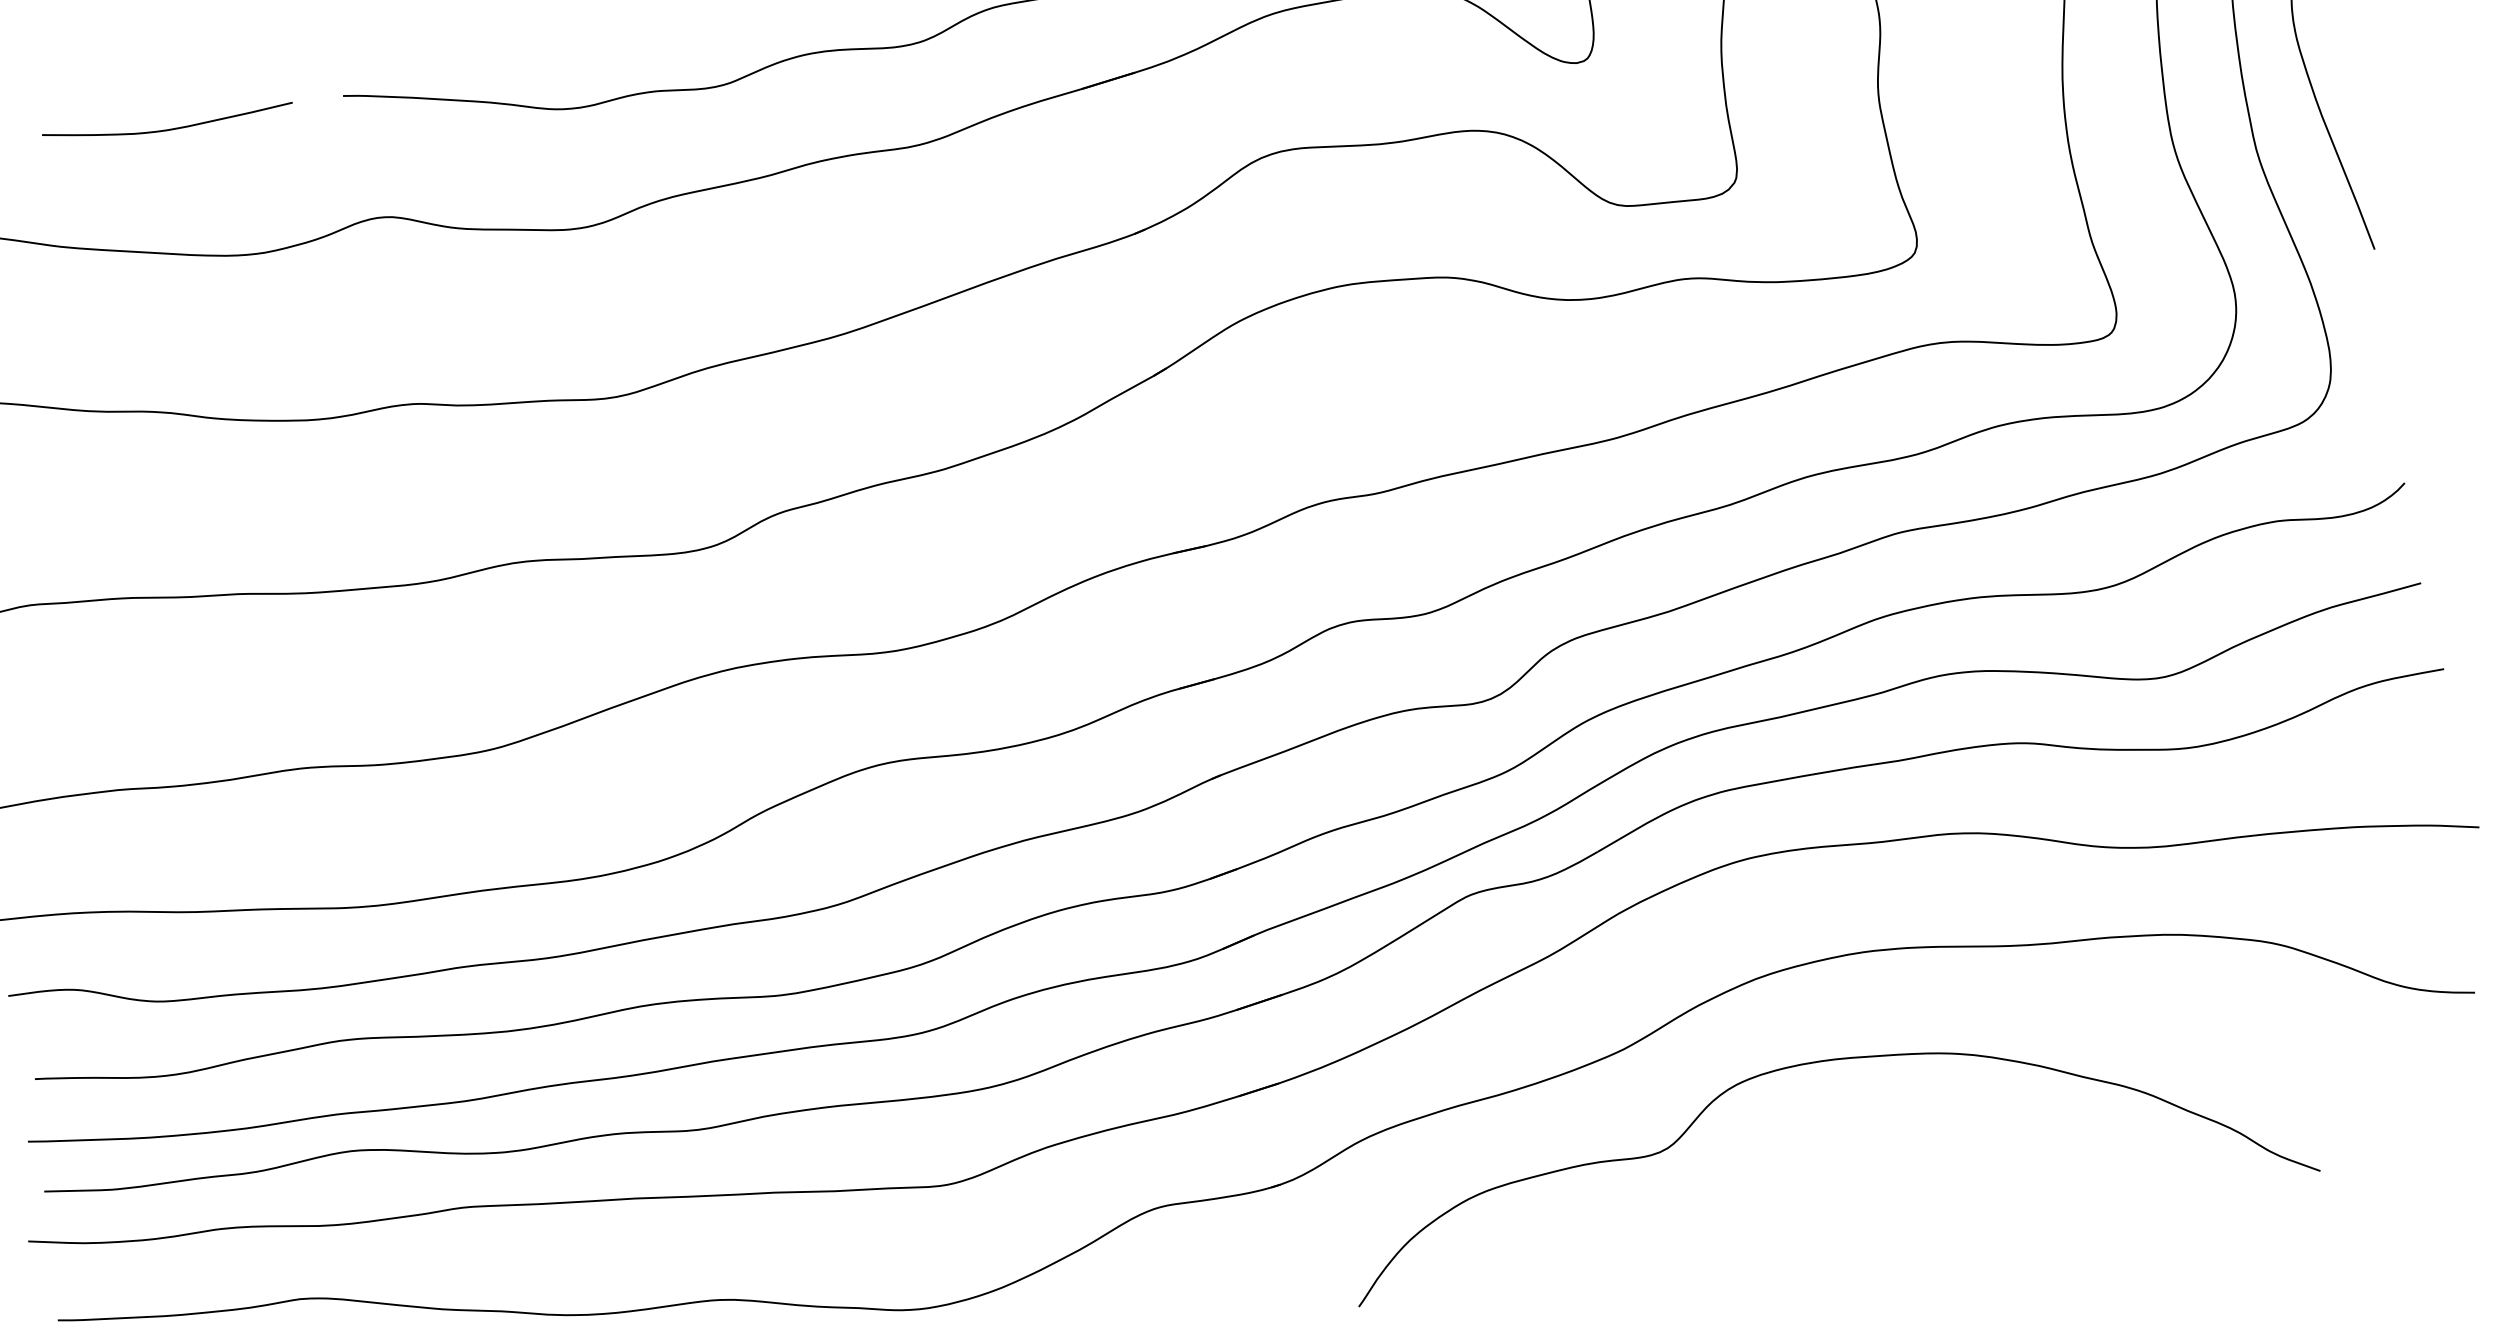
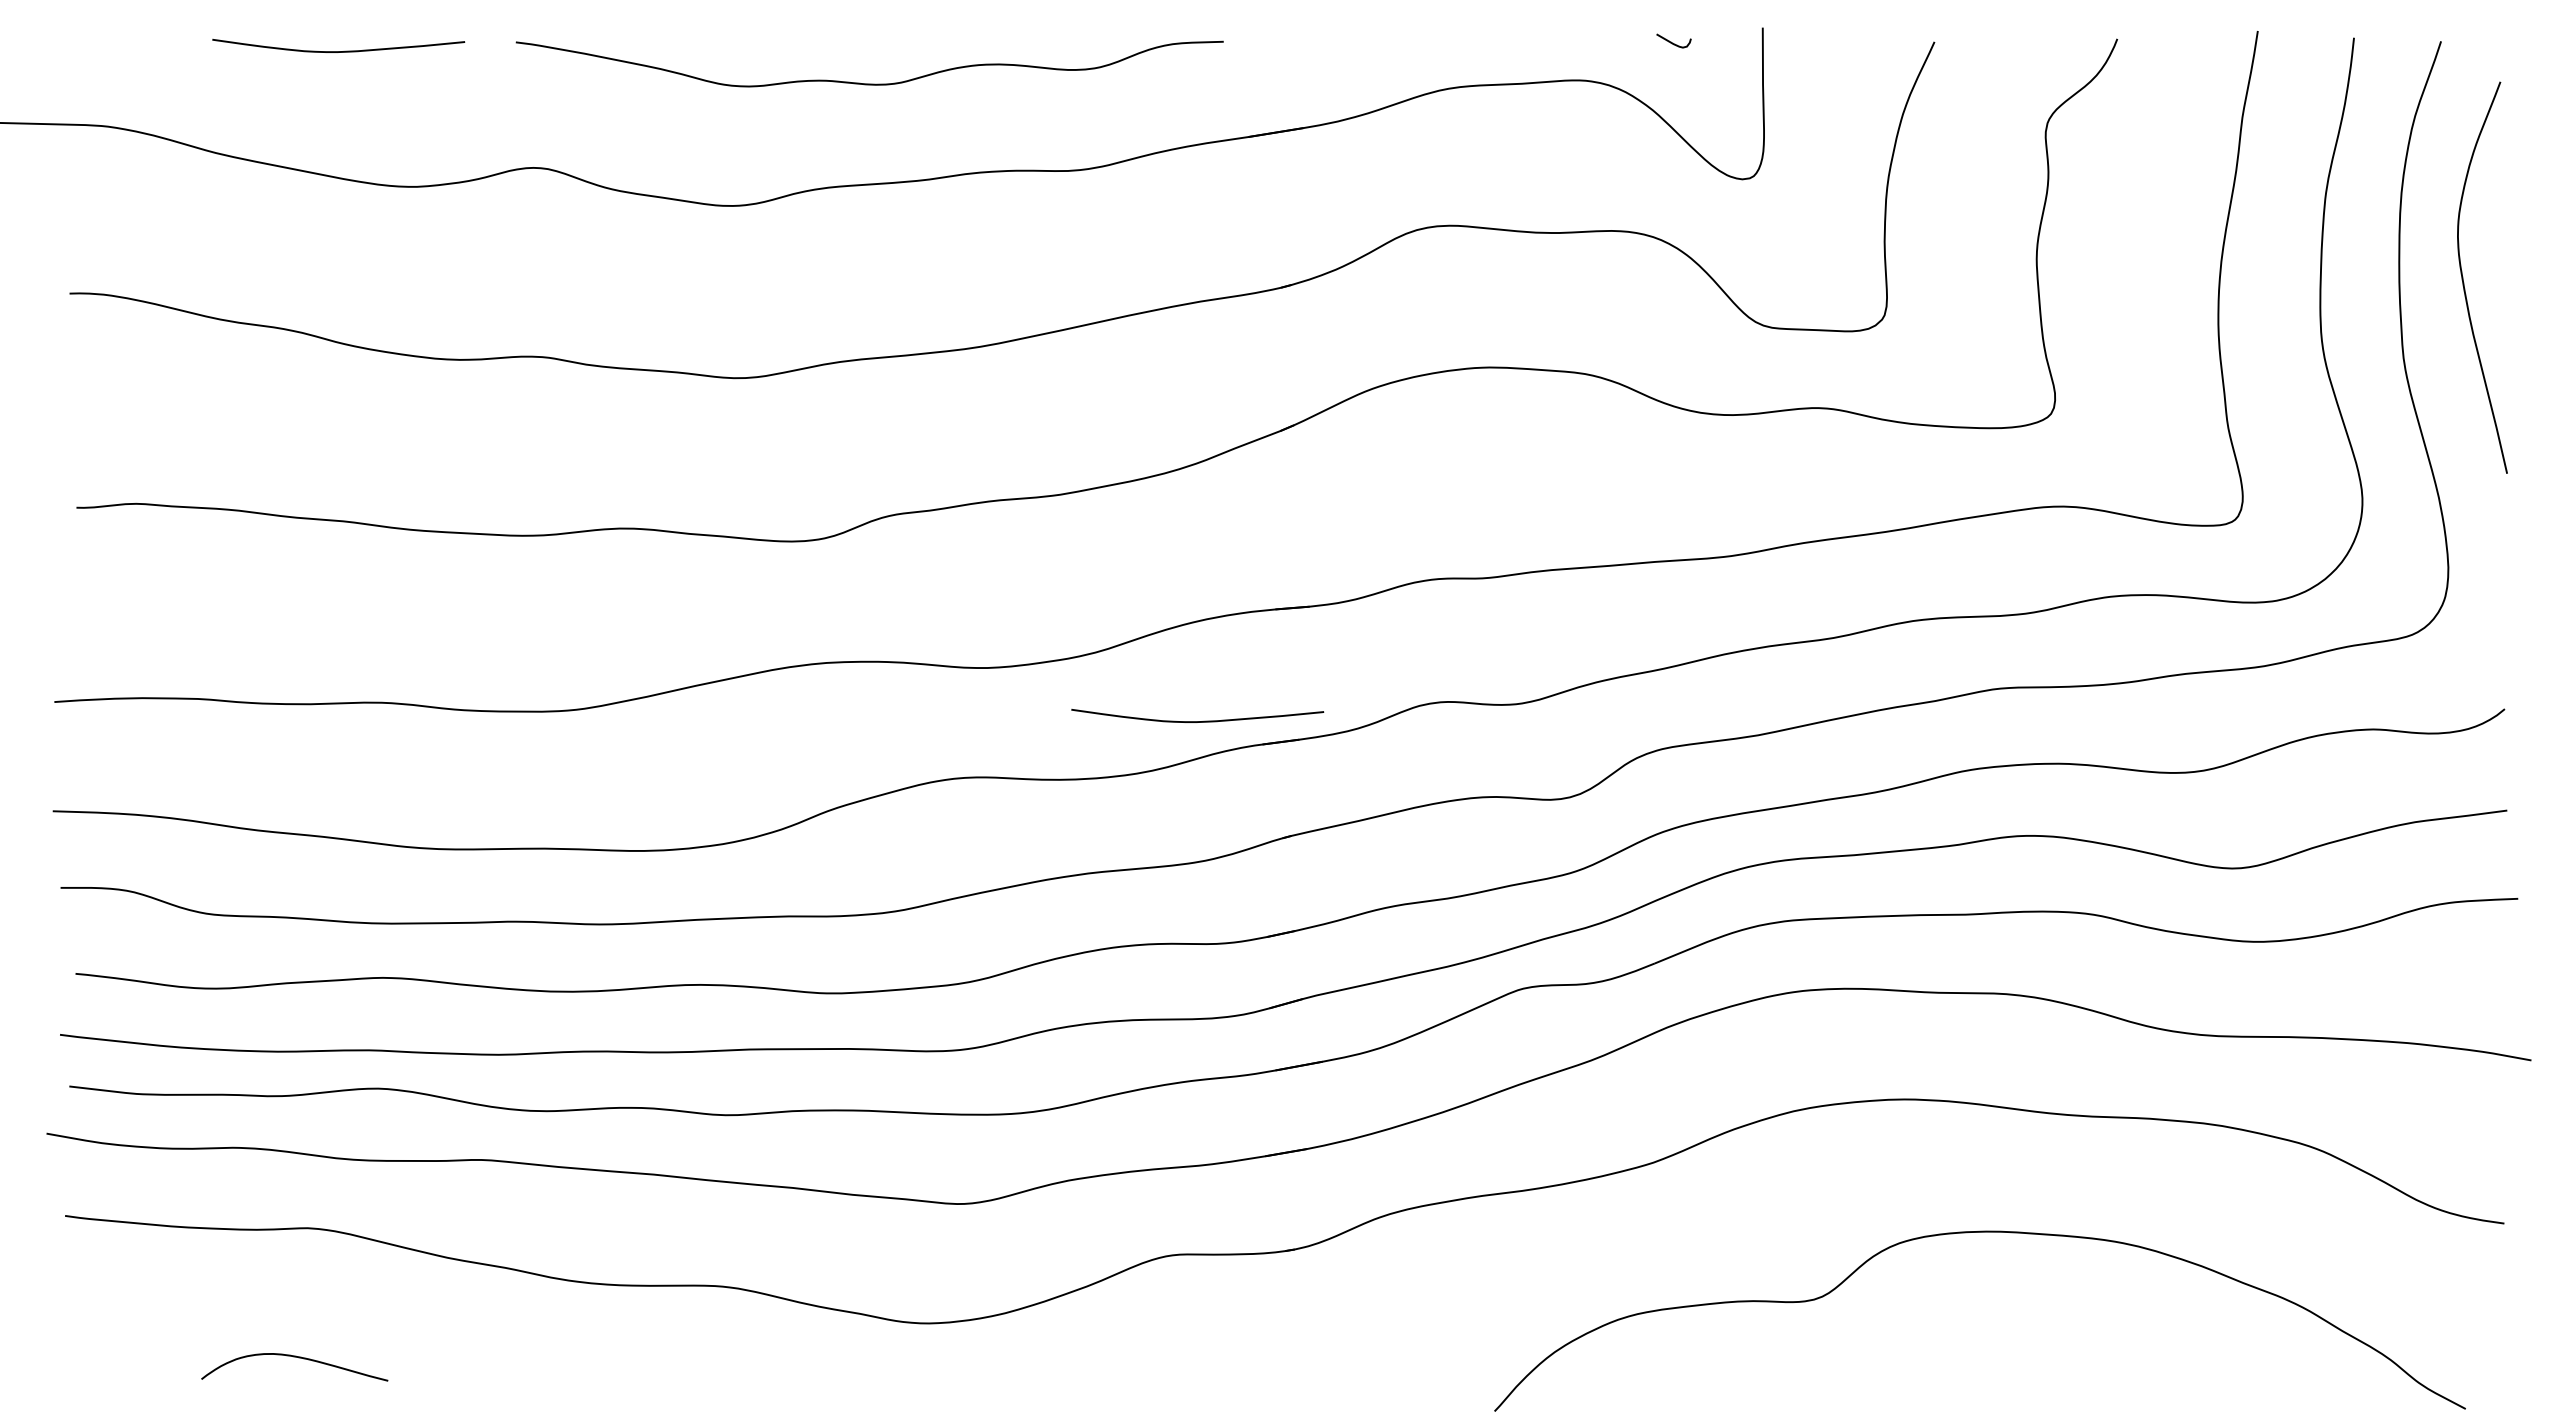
curve: (1111, 675) -> (1197, 721), added
curve: (1802, 1065) -> (1967, 1233), moved

